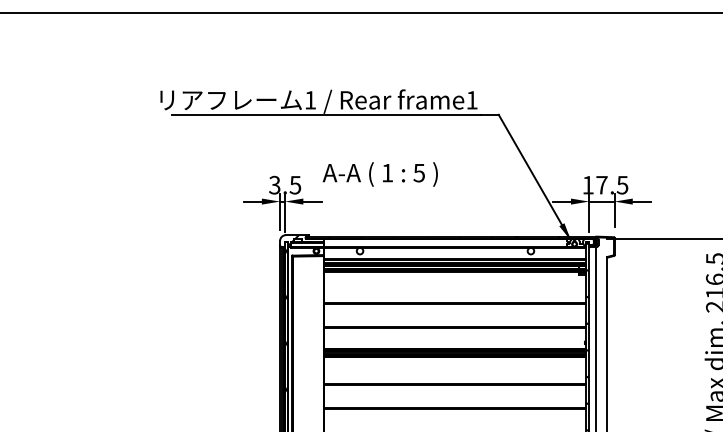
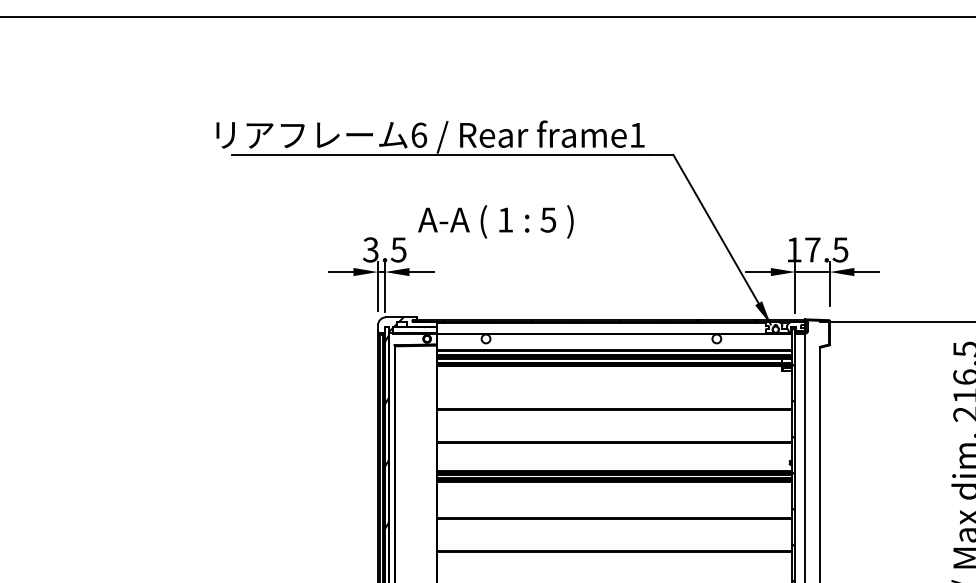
text: (310, 100) -> (419, 135), 1 -> 6
text: (379, 174) -> (494, 221), moved

